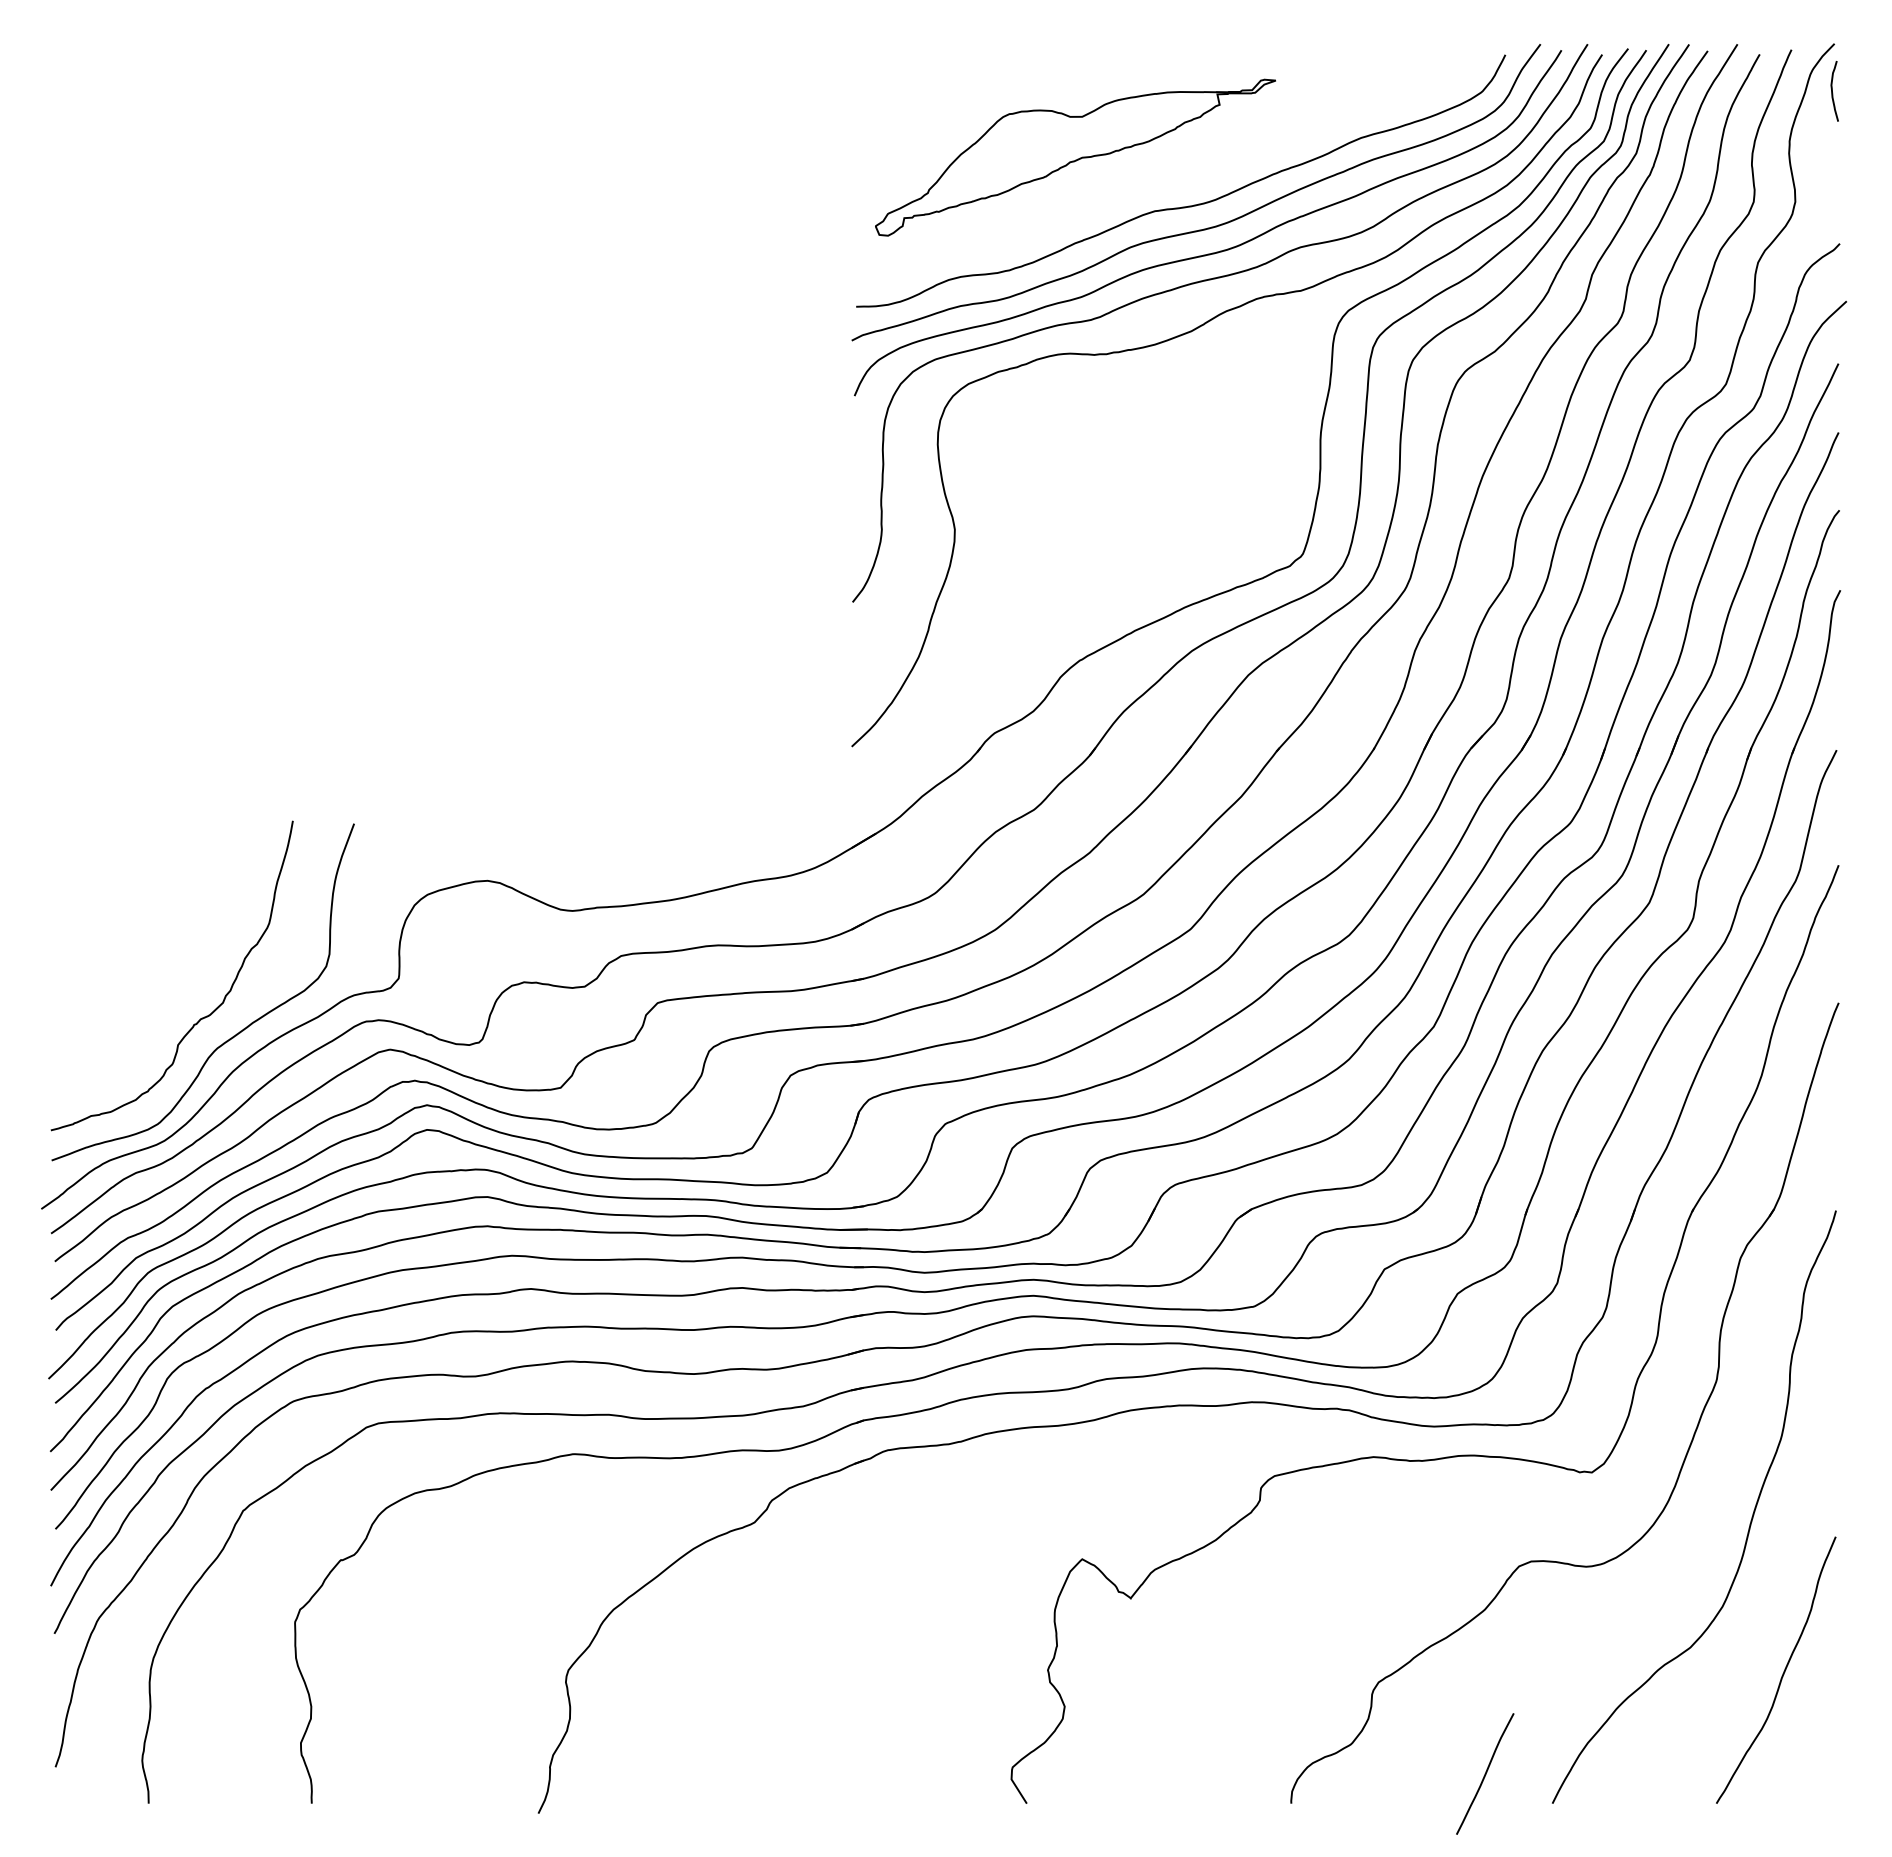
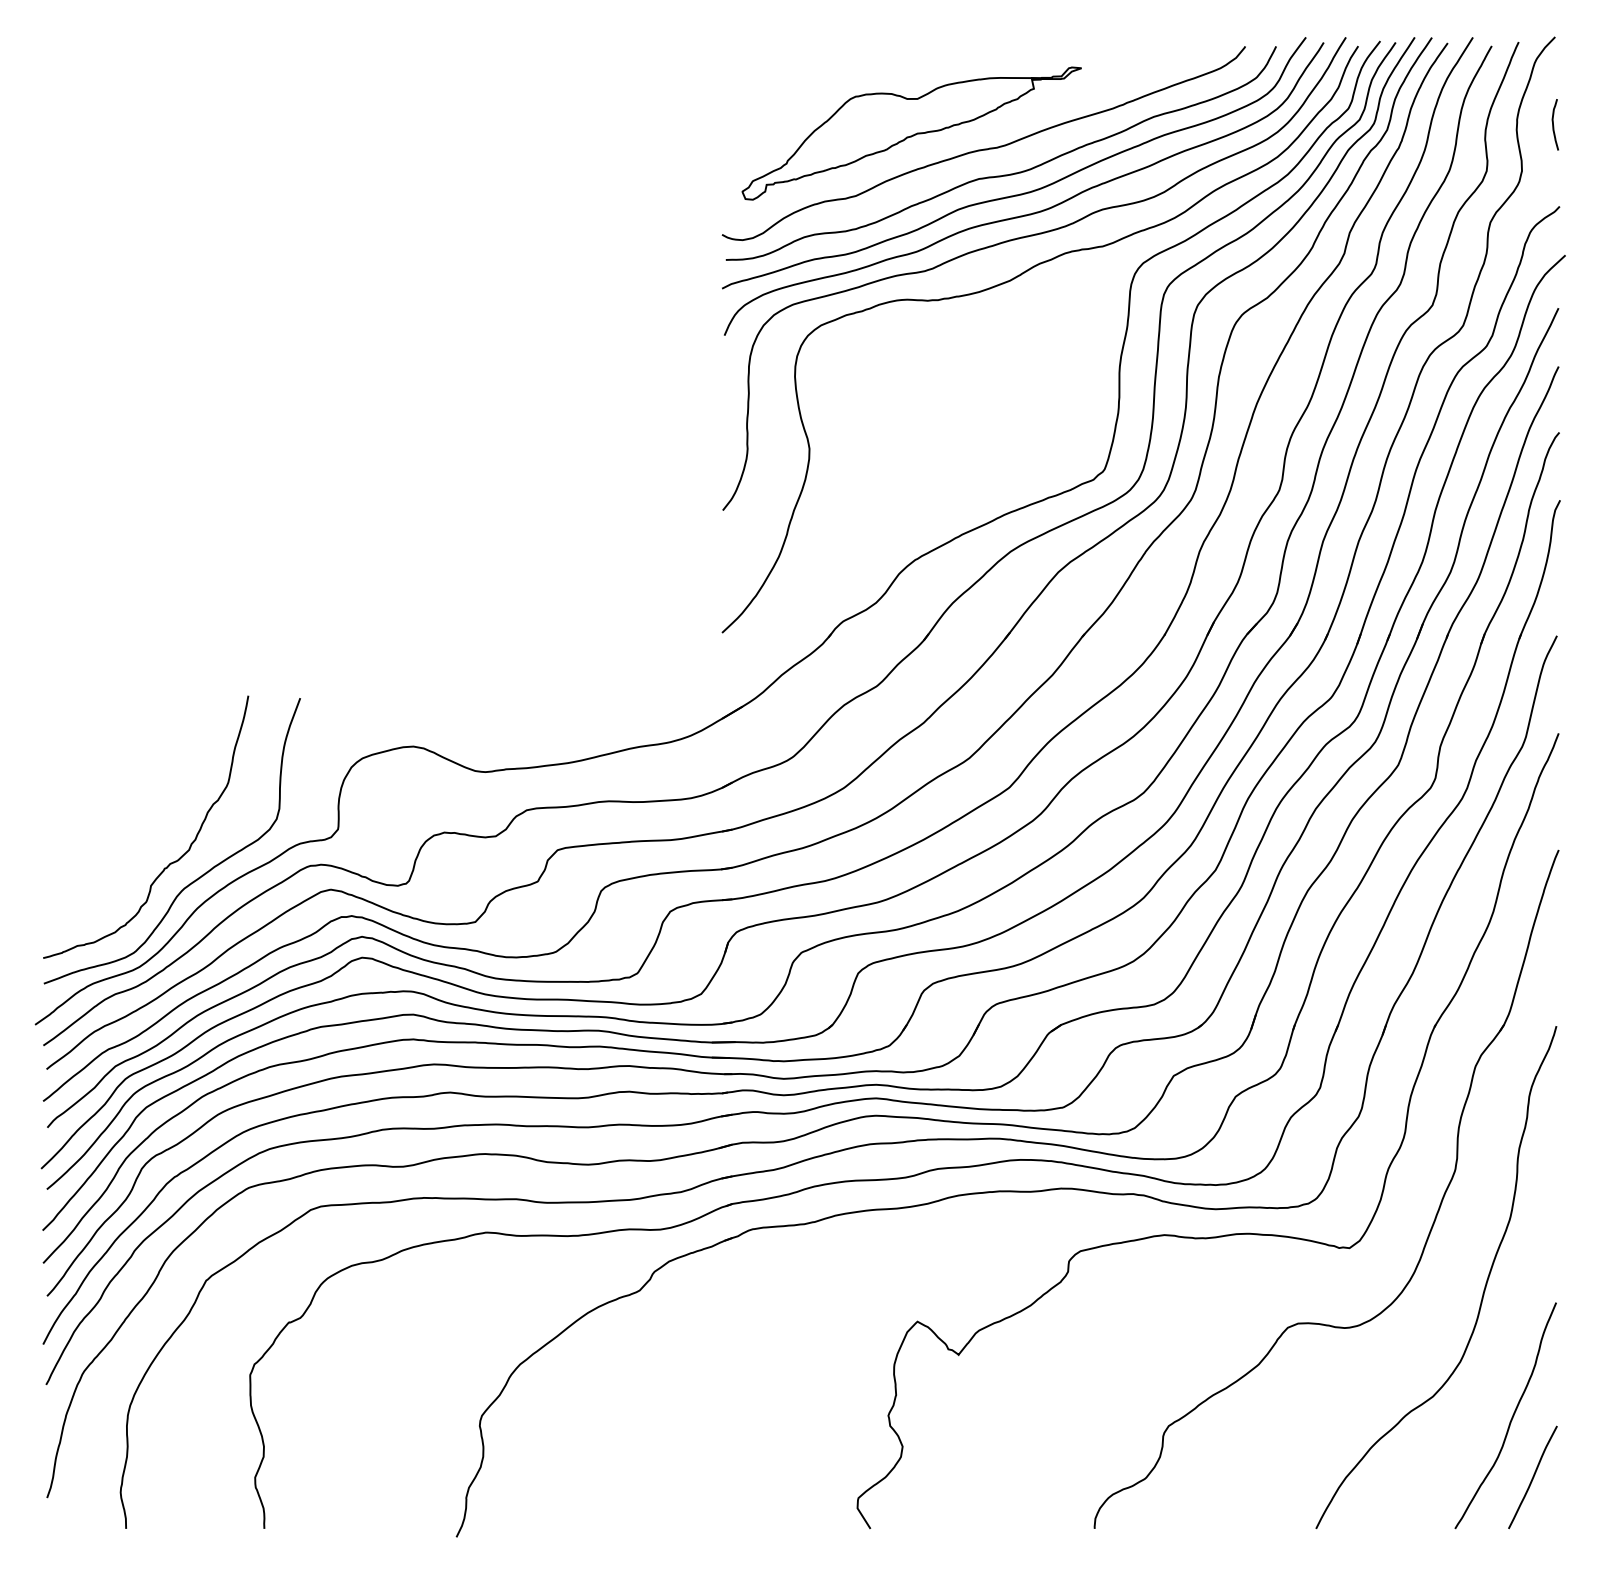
curve: (1832, 91) -> (1553, 124), moved
curve: (1160, 175) -> (983, 148), added
curve: (1485, 1773) -> (1533, 1477), moved

